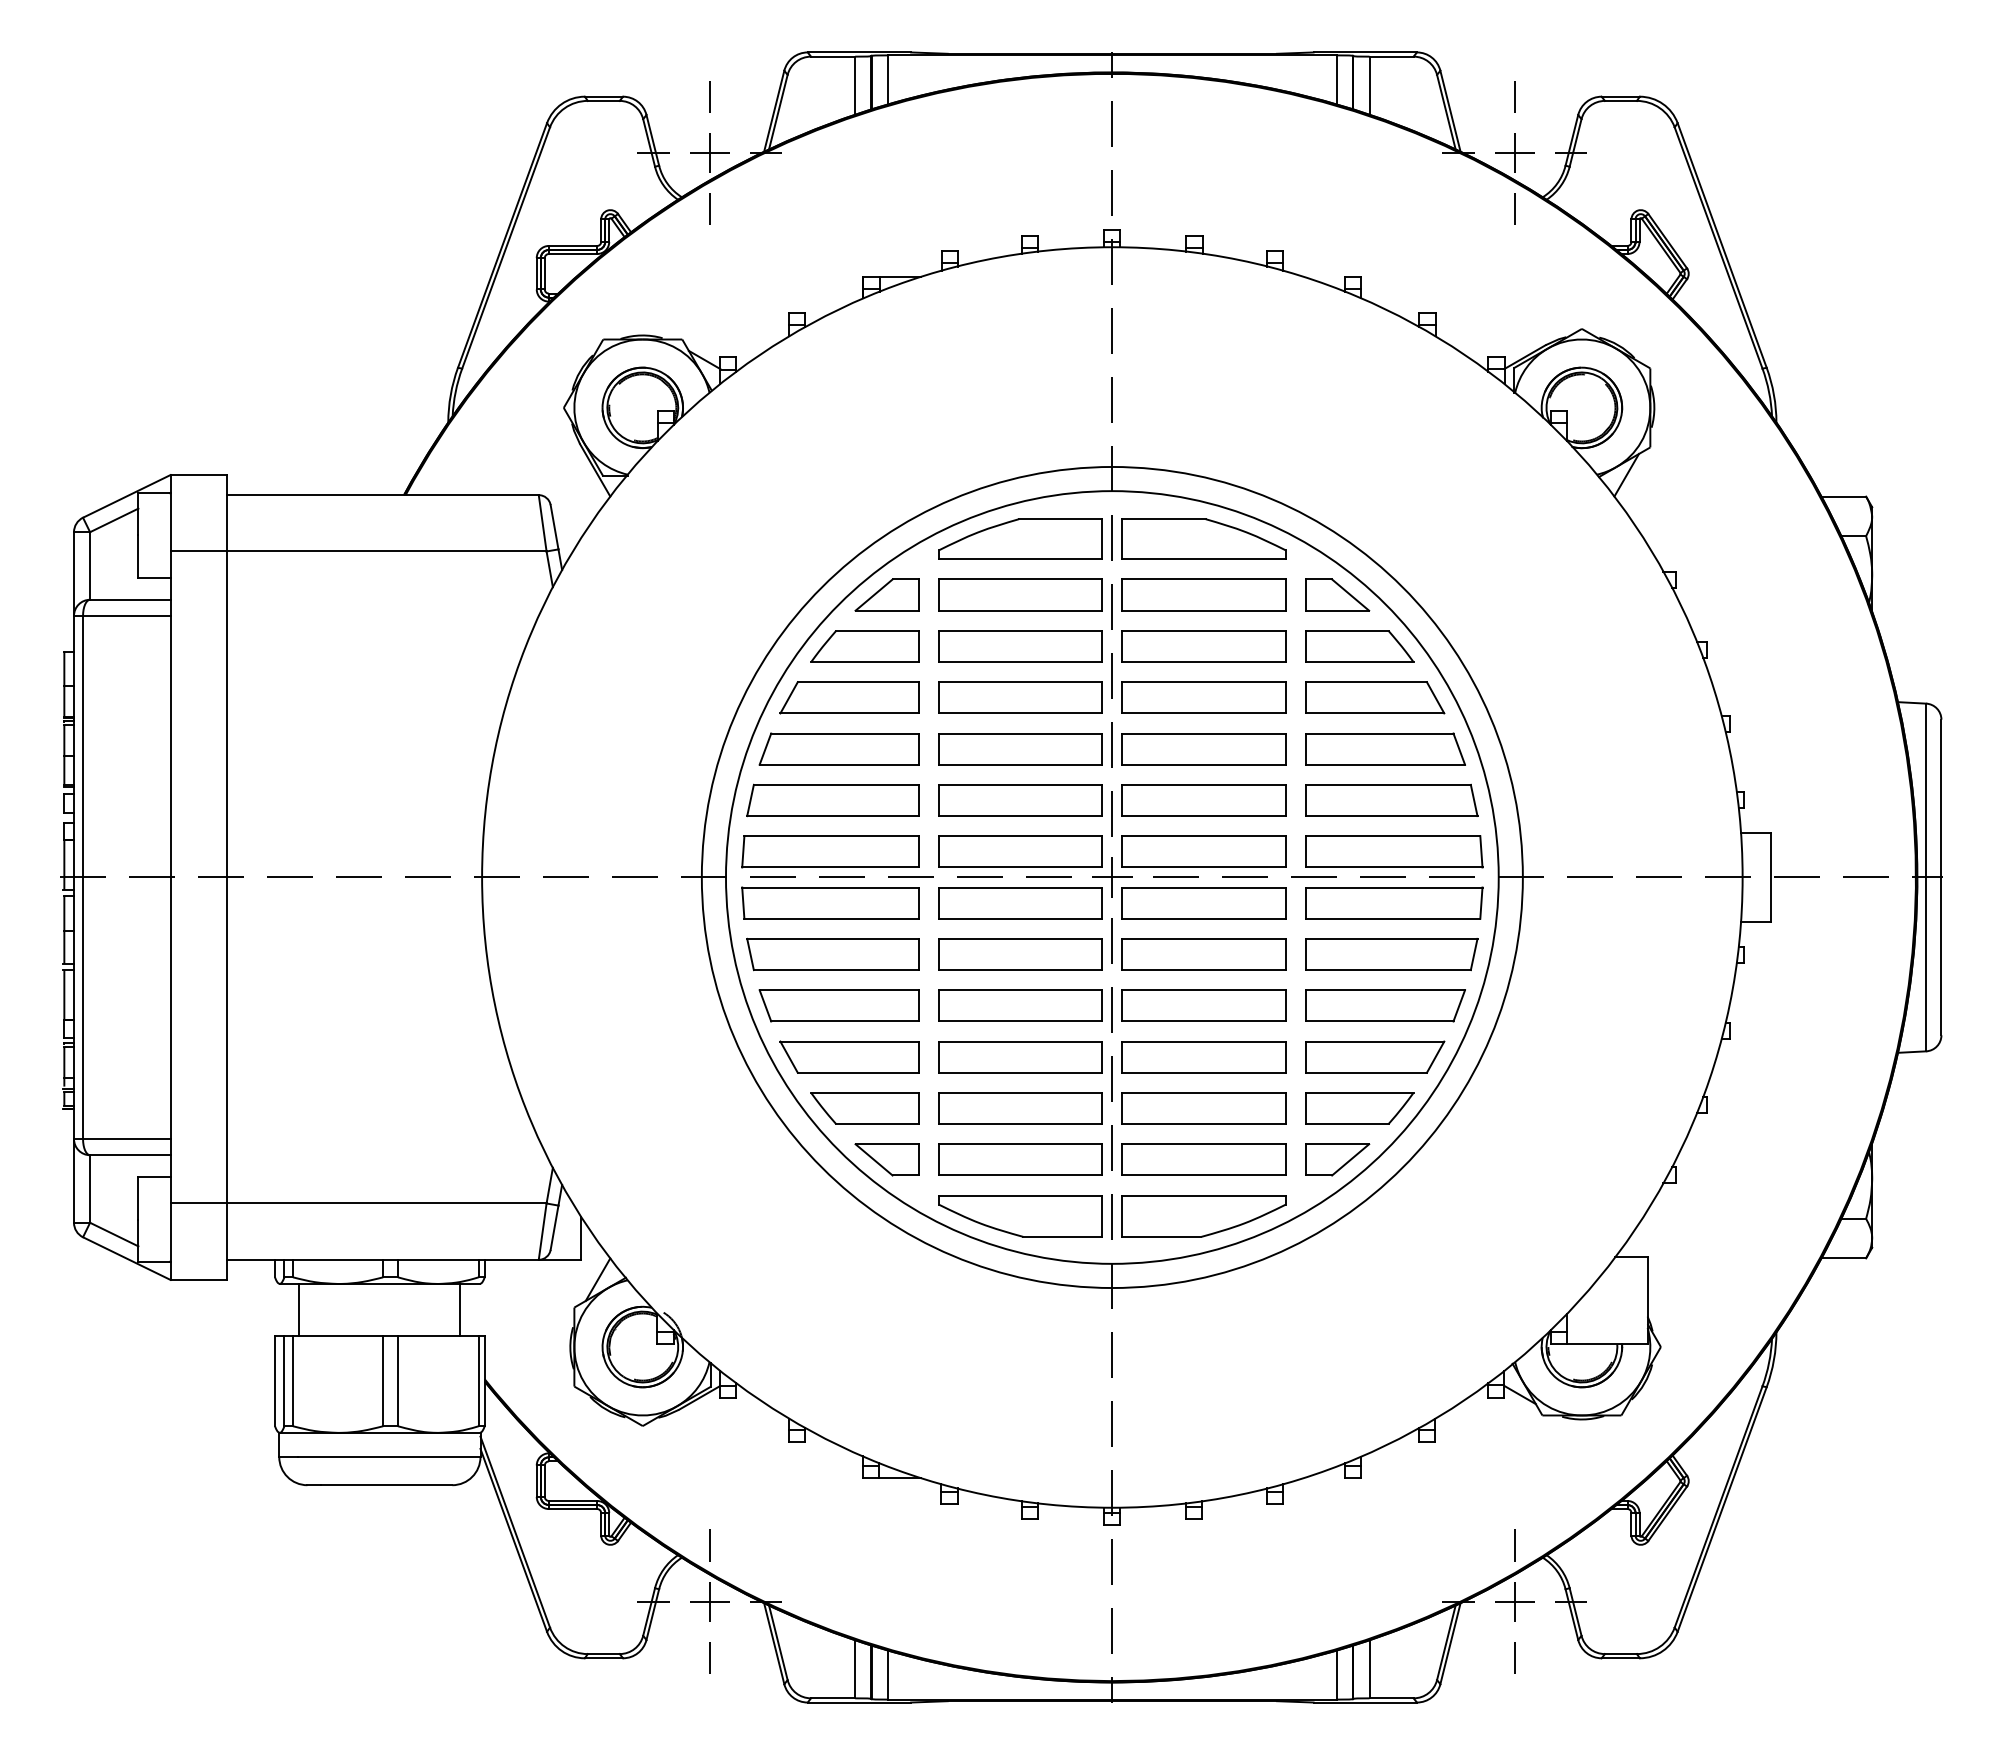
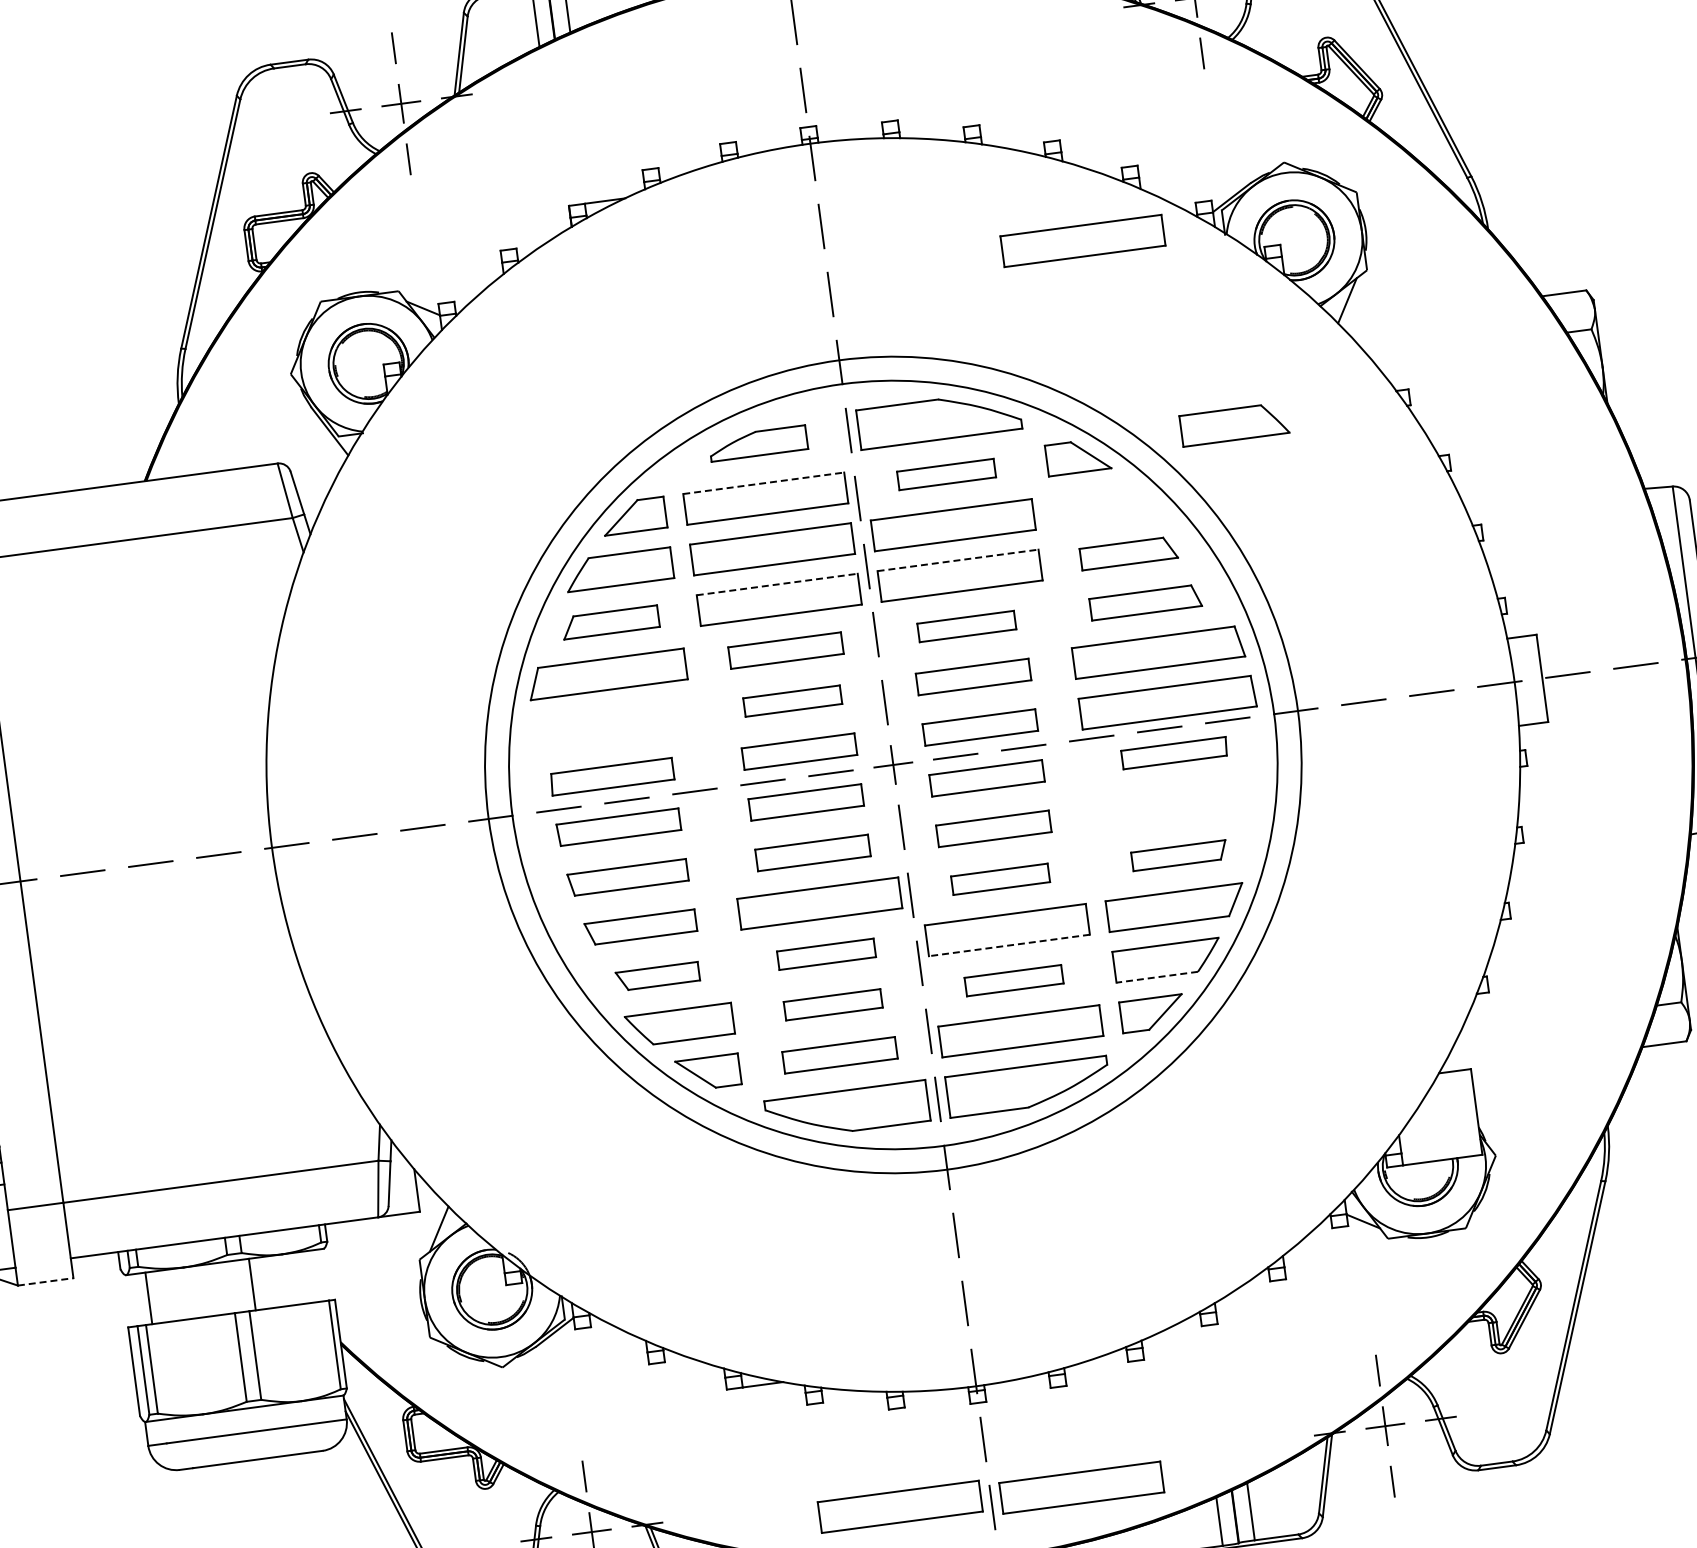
part: (1370, 380) -> (1082, 241), added
part: (1020, 538) -> (758, 442), size x0.6
line: (1020, 579) -> (763, 483), solid -> dashed
part: (1203, 594) -> (945, 474), size x0.6
part: (1359, 646) -> (1234, 424), moved
line: (1020, 682) -> (777, 584), solid -> dashed
line: (1204, 682) -> (958, 560), solid -> dashed
part: (849, 697) -> (610, 622), size x0.7
part: (1375, 697) -> (1129, 552), size x0.7
part: (1385, 748) -> (1145, 601), size x0.7
part: (1020, 749) -> (785, 650), size x0.7
part: (1203, 749) -> (966, 626), size x0.6
part: (832, 800) -> (607, 725), removed
part: (1020, 800) -> (792, 701), size x0.6
part: (1203, 800) -> (973, 677), size x0.7
part: (830, 851) -> (612, 776), size x0.7
part: (1020, 851) -> (799, 751), size x0.7
part: (1203, 851) -> (979, 727), size x0.7
part: (830, 902) -> (618, 826), size x0.7
part: (1394, 902) -> (1174, 752), size x0.6
part: (1020, 903) -> (806, 802), size x0.7
part: (1203, 903) -> (986, 778), size x0.7
part: (832, 954) -> (627, 877), size x0.7
part: (1020, 954) -> (812, 852), size x0.7
part: (1203, 954) -> (993, 828), size x0.7
part: (1391, 954) -> (1178, 804), removed
part: (838, 1005) -> (640, 927), size x0.7
part: (1203, 1005) -> (1000, 879), size x0.6
part: (1385, 1005) -> (1179, 855), size x0.6
part: (849, 1056) -> (657, 976), size x0.6
part: (1020, 1057) -> (826, 954), size x0.6
line: (1204, 1072) -> (1009, 945), solid -> dashed
part: (1020, 1108) -> (833, 1004), size x0.6
part: (1203, 1108) -> (1013, 980), size x0.6
line: (1346, 1124) -> (1156, 977), solid -> dashed
part: (1020, 1159) -> (839, 1055), size x0.7
line: (199, 1279) -> (46, 1281), solid -> dashed
line: (460, 1309) -> (252, 1283), moved
part: (1020, 1617) -> (900, 1506), added
part: (1203, 1622) -> (1081, 1487), added

